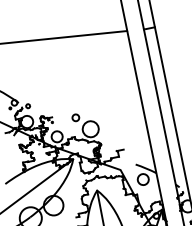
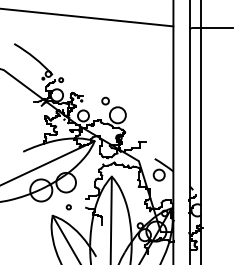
line: (170, 24) -> (217, 28), added

